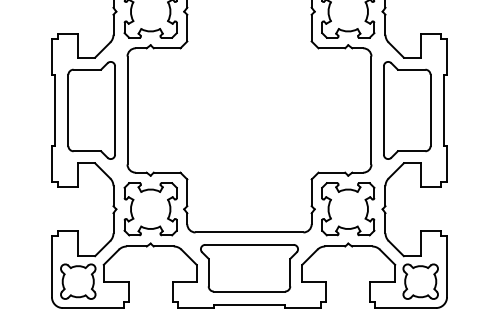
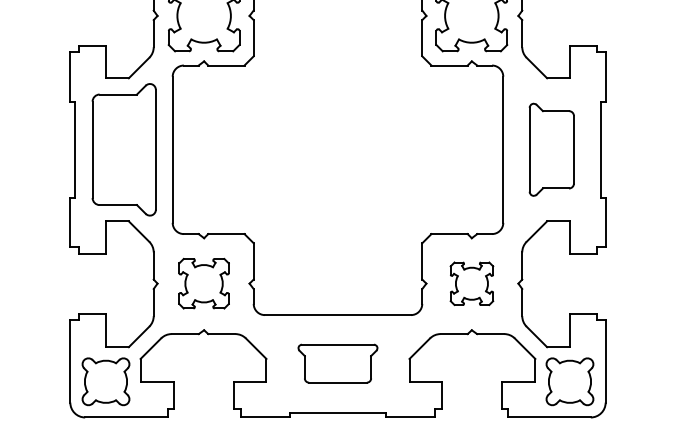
part: (407, 110) -> (552, 149), size x0.7
part: (150, 209) -> (203, 283), size x0.7
part: (348, 209) -> (472, 283), size x0.6
part: (249, 268) -> (338, 363), size x0.6

